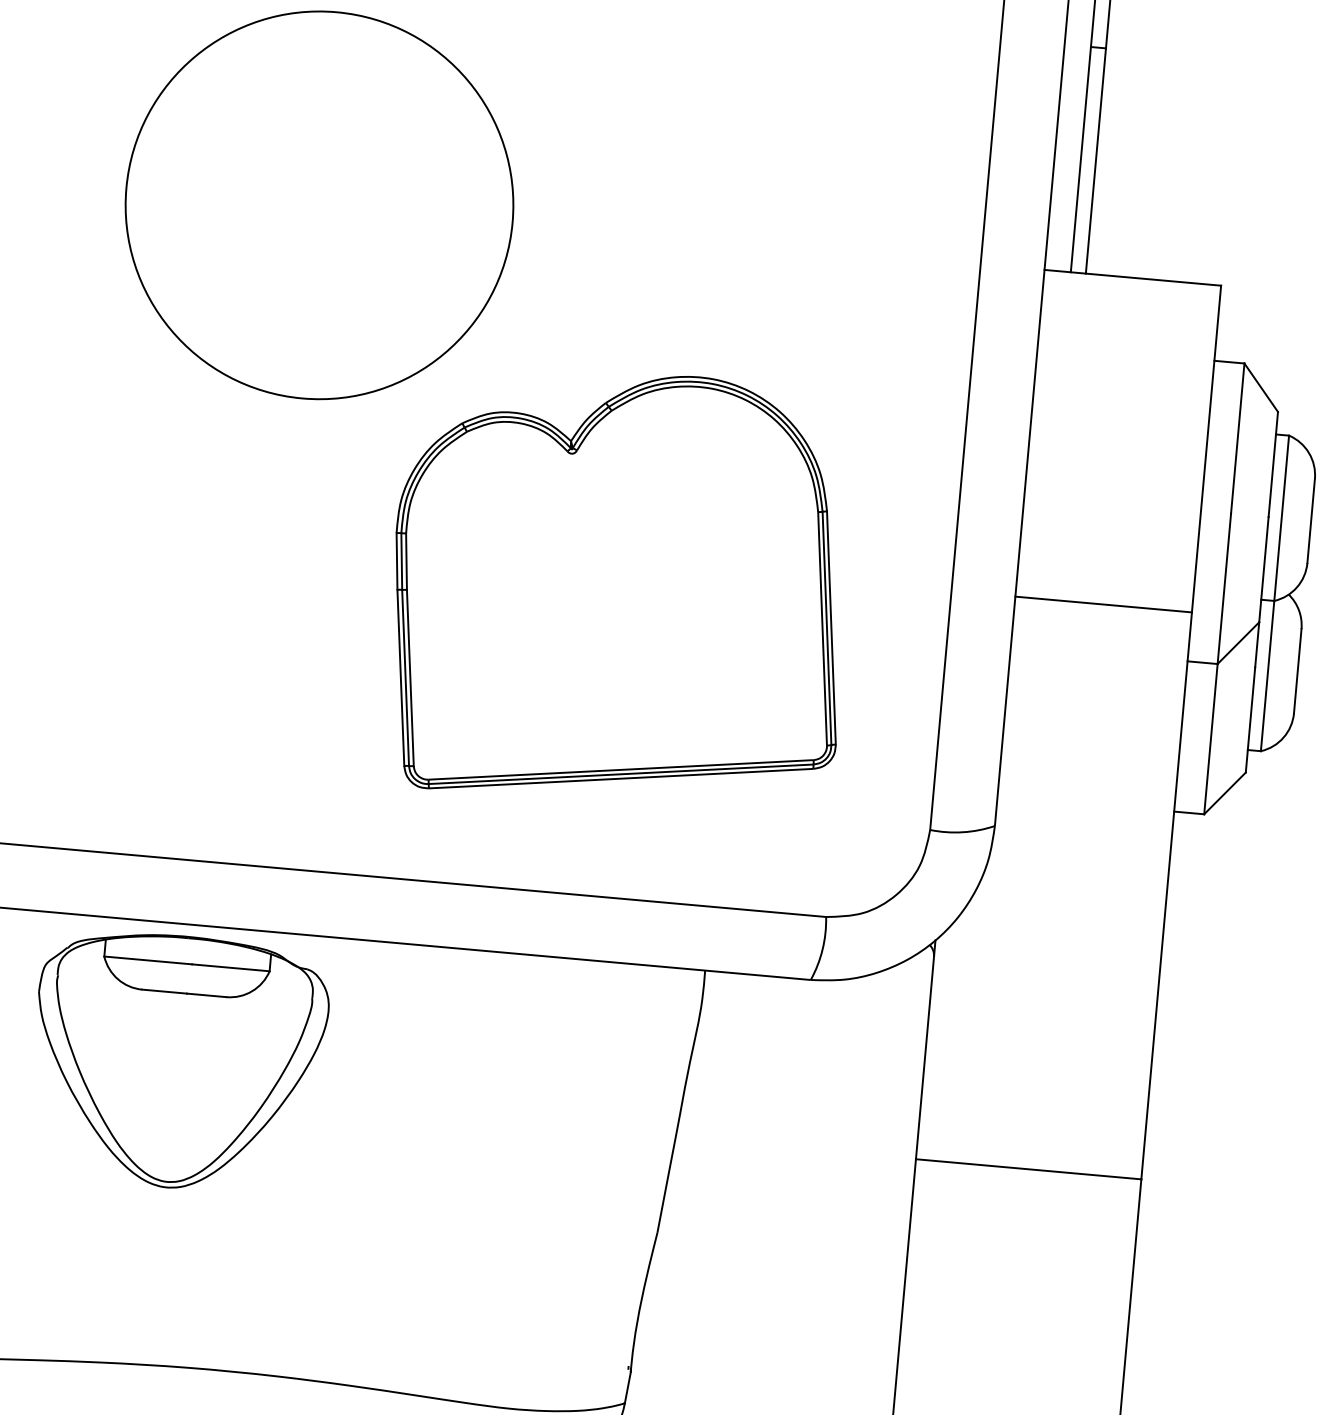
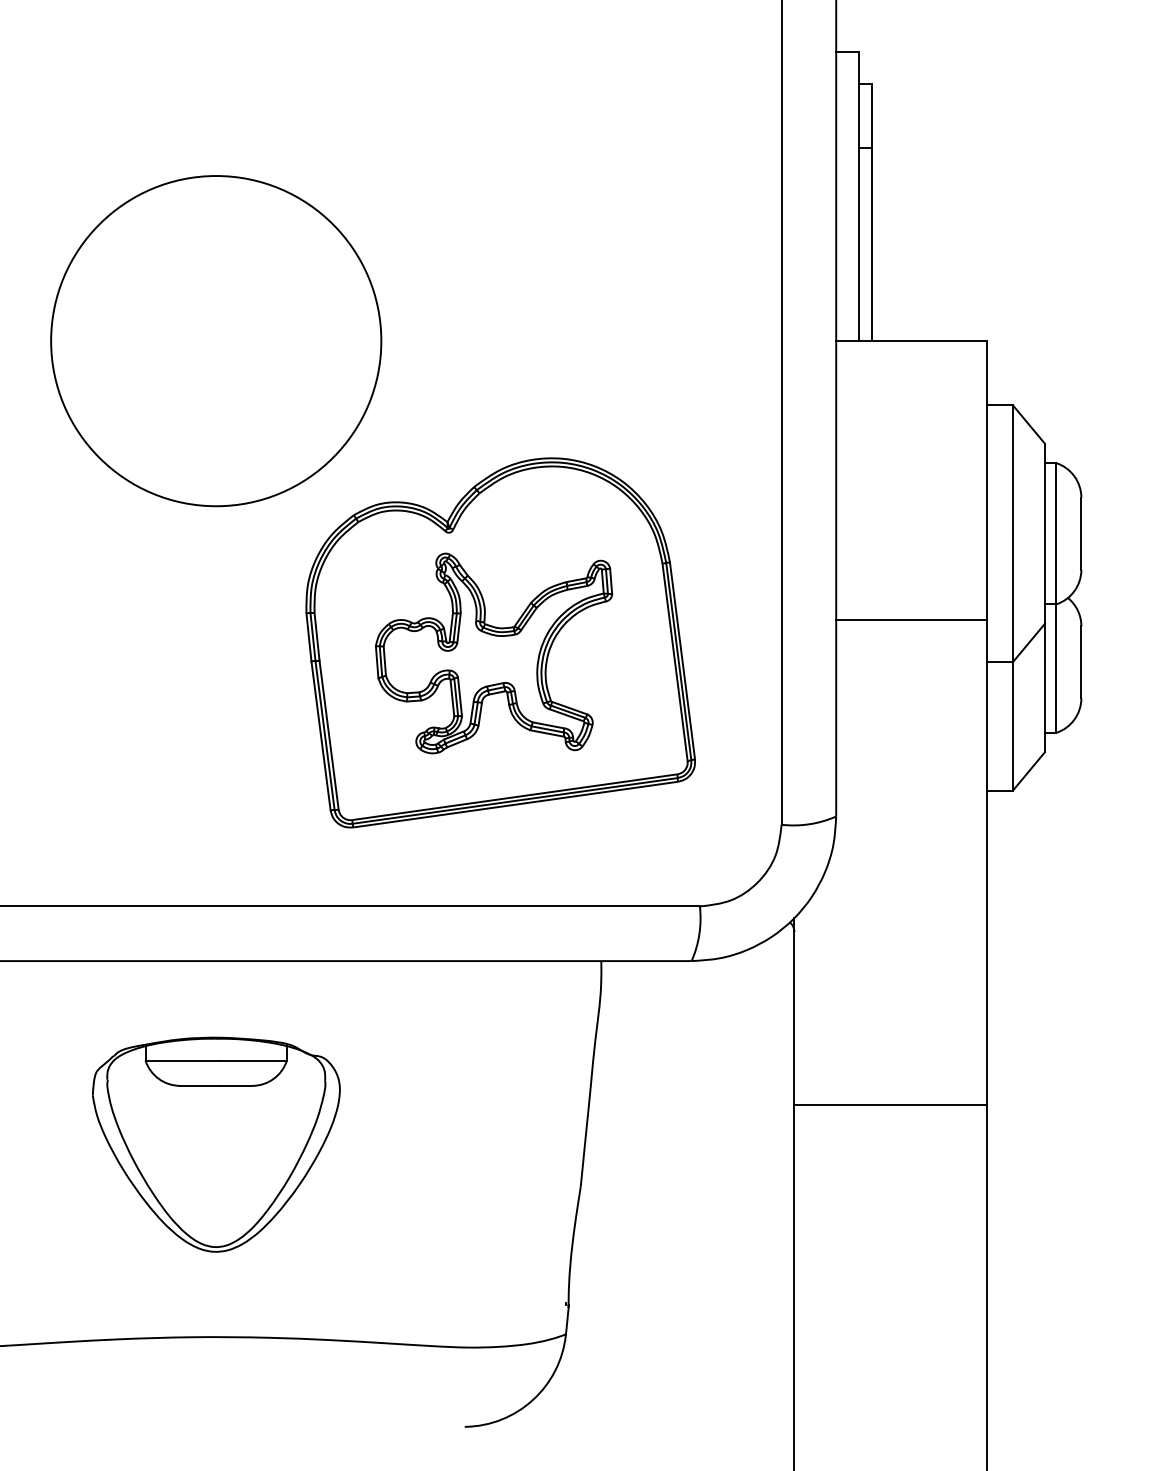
part: (612, 599) -> (494, 653), added
part: (178, 1061) -> (216, 1144), moved

